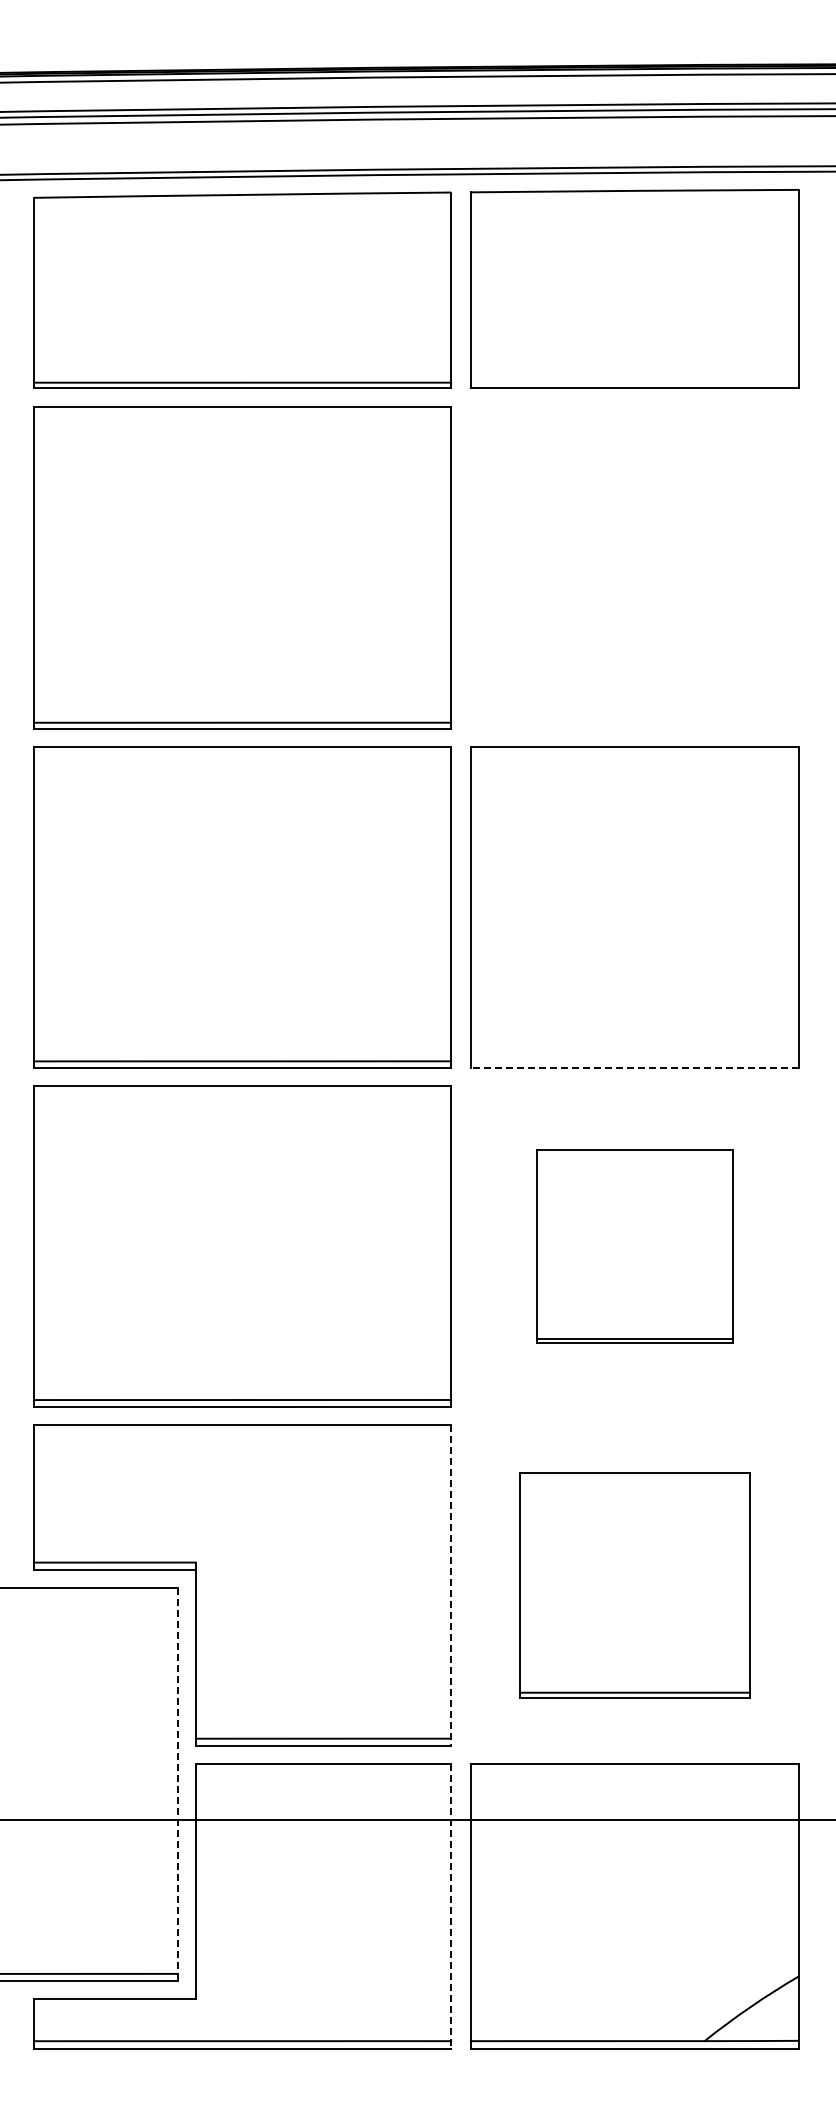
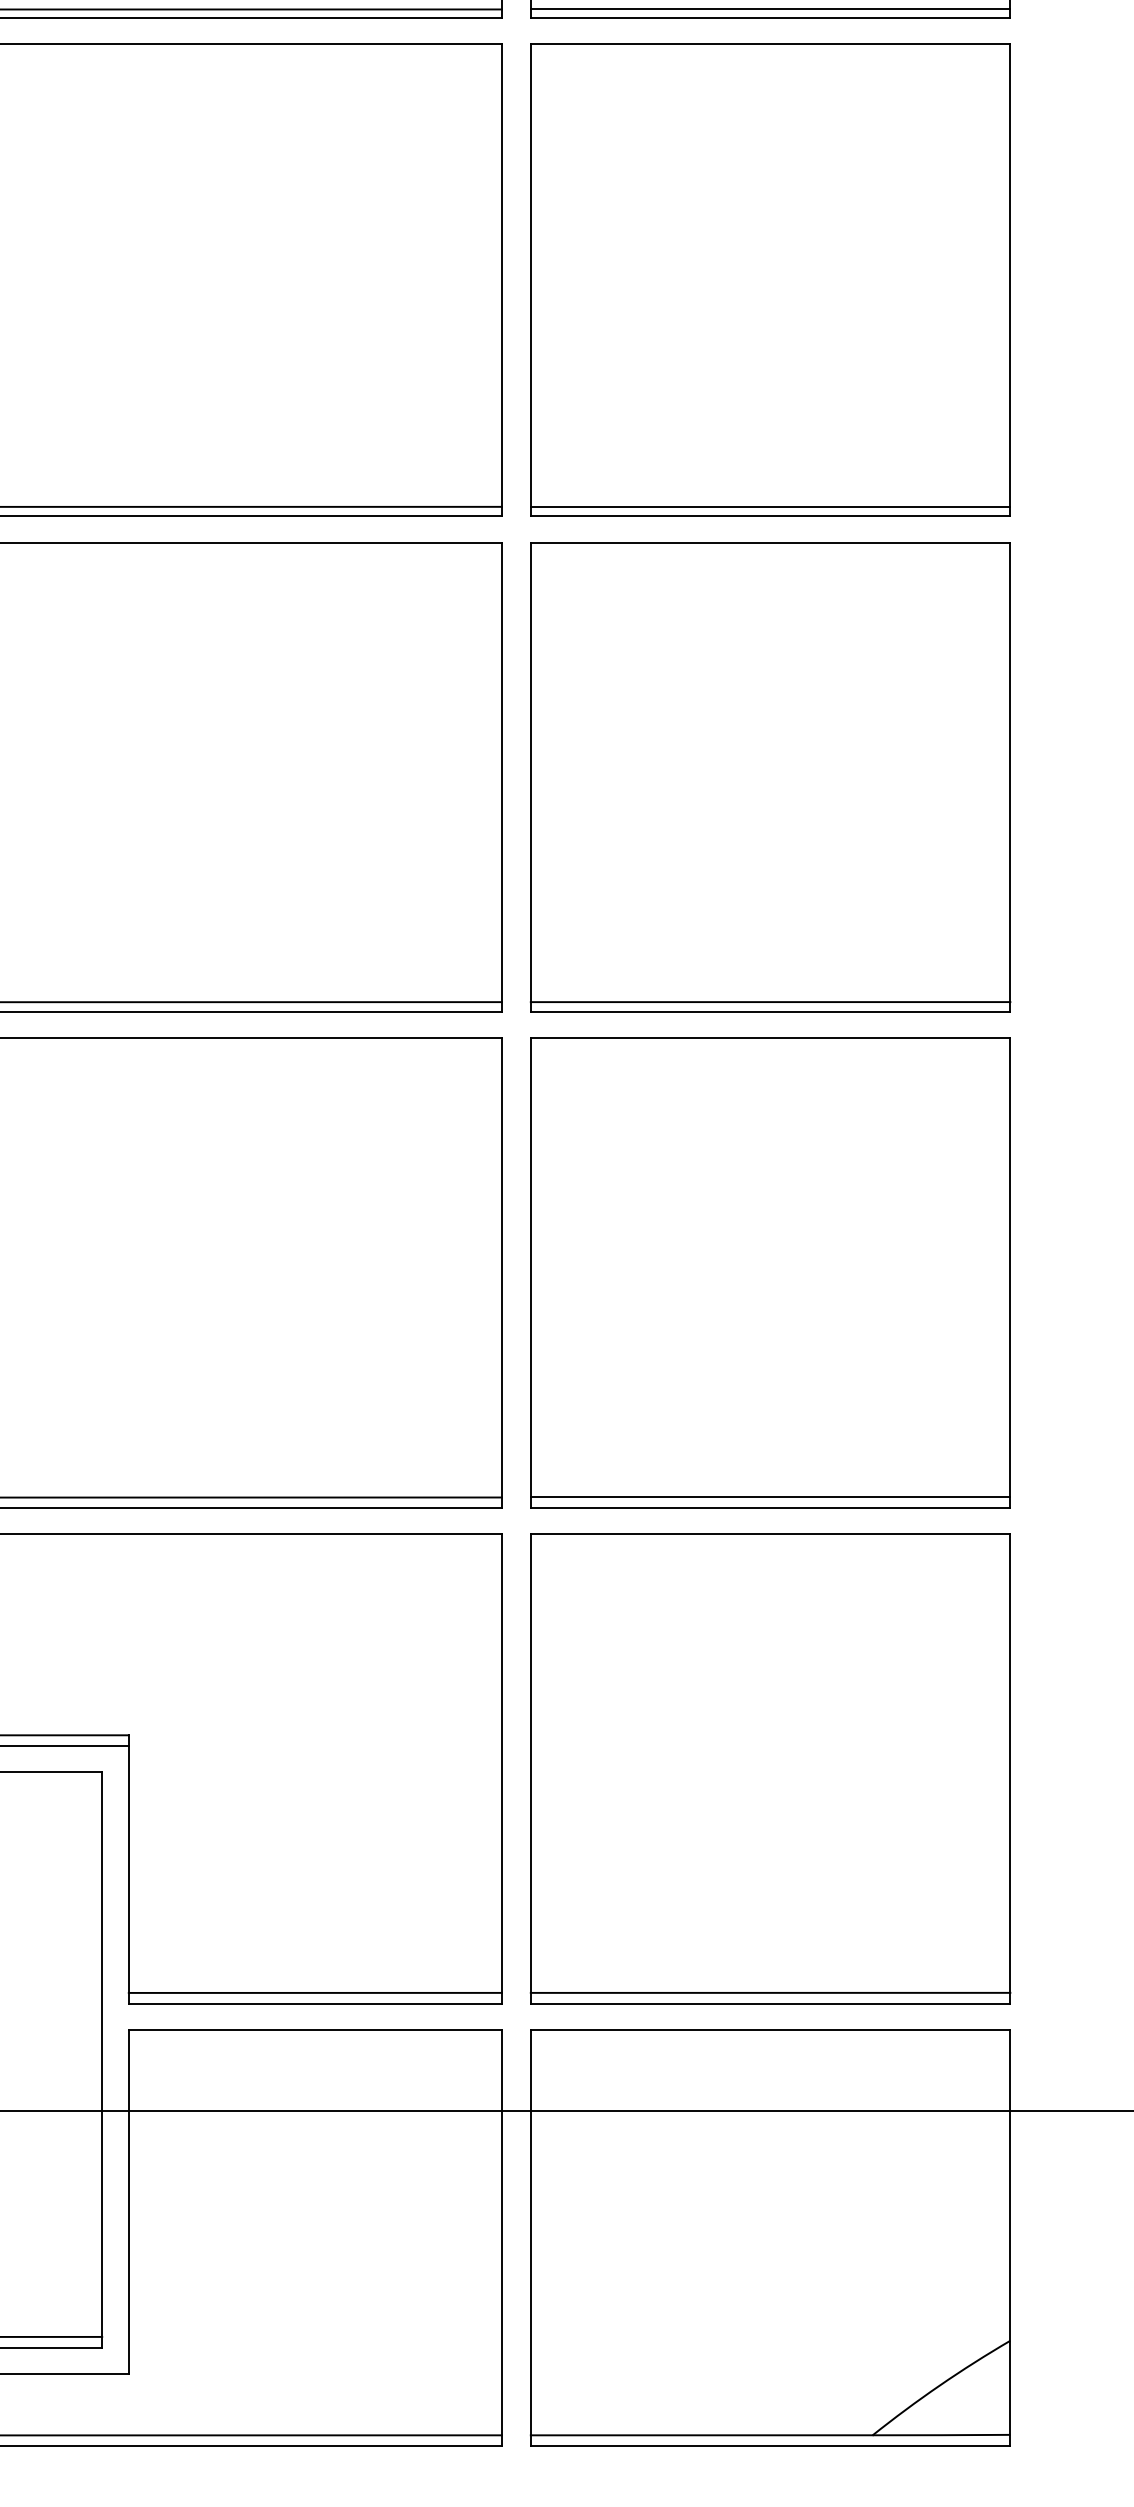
line: (634, 382) -> (770, 9), added
part: (634, 567) -> (770, 279), added
line: (634, 1061) -> (770, 1002), added
line: (634, 1067) -> (770, 1011), dashed -> solid
part: (634, 1246) -> (770, 1272), size x1.67
part: (634, 1585) -> (770, 1768), size x1.43
line: (451, 1586) -> (502, 1770), dashed -> solid
line: (177, 1784) -> (101, 2059), dashed -> solid
line: (451, 1906) -> (502, 2238), dashed -> solid

